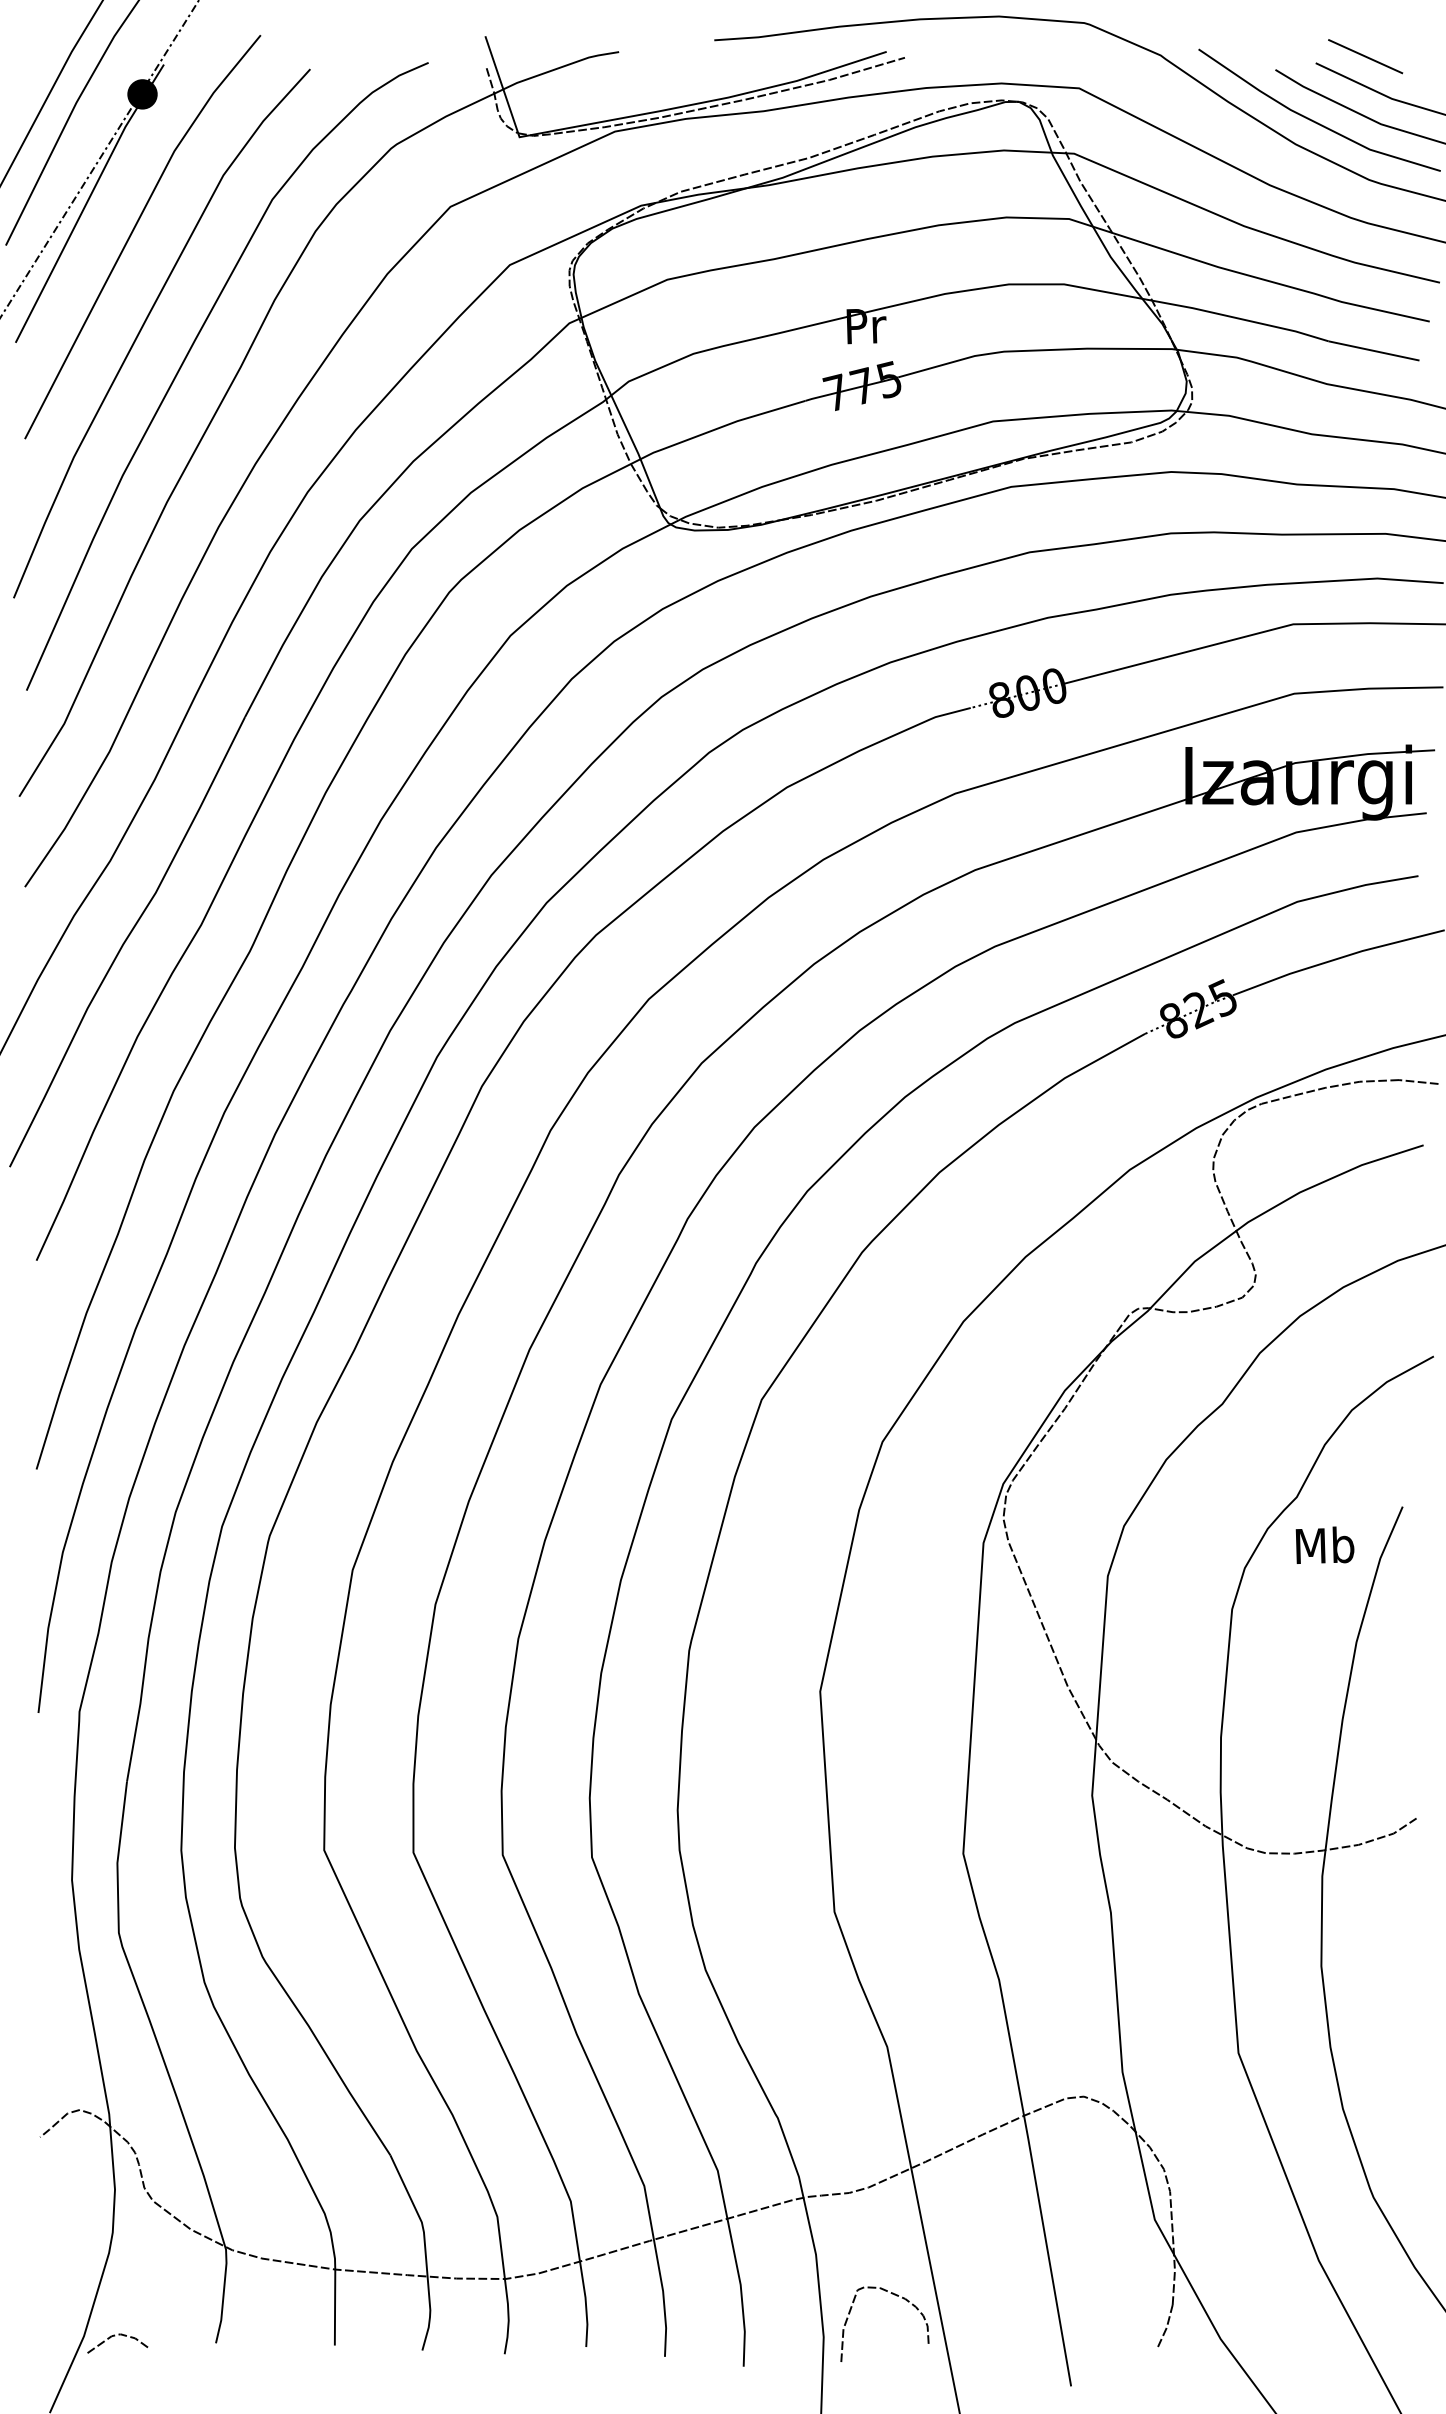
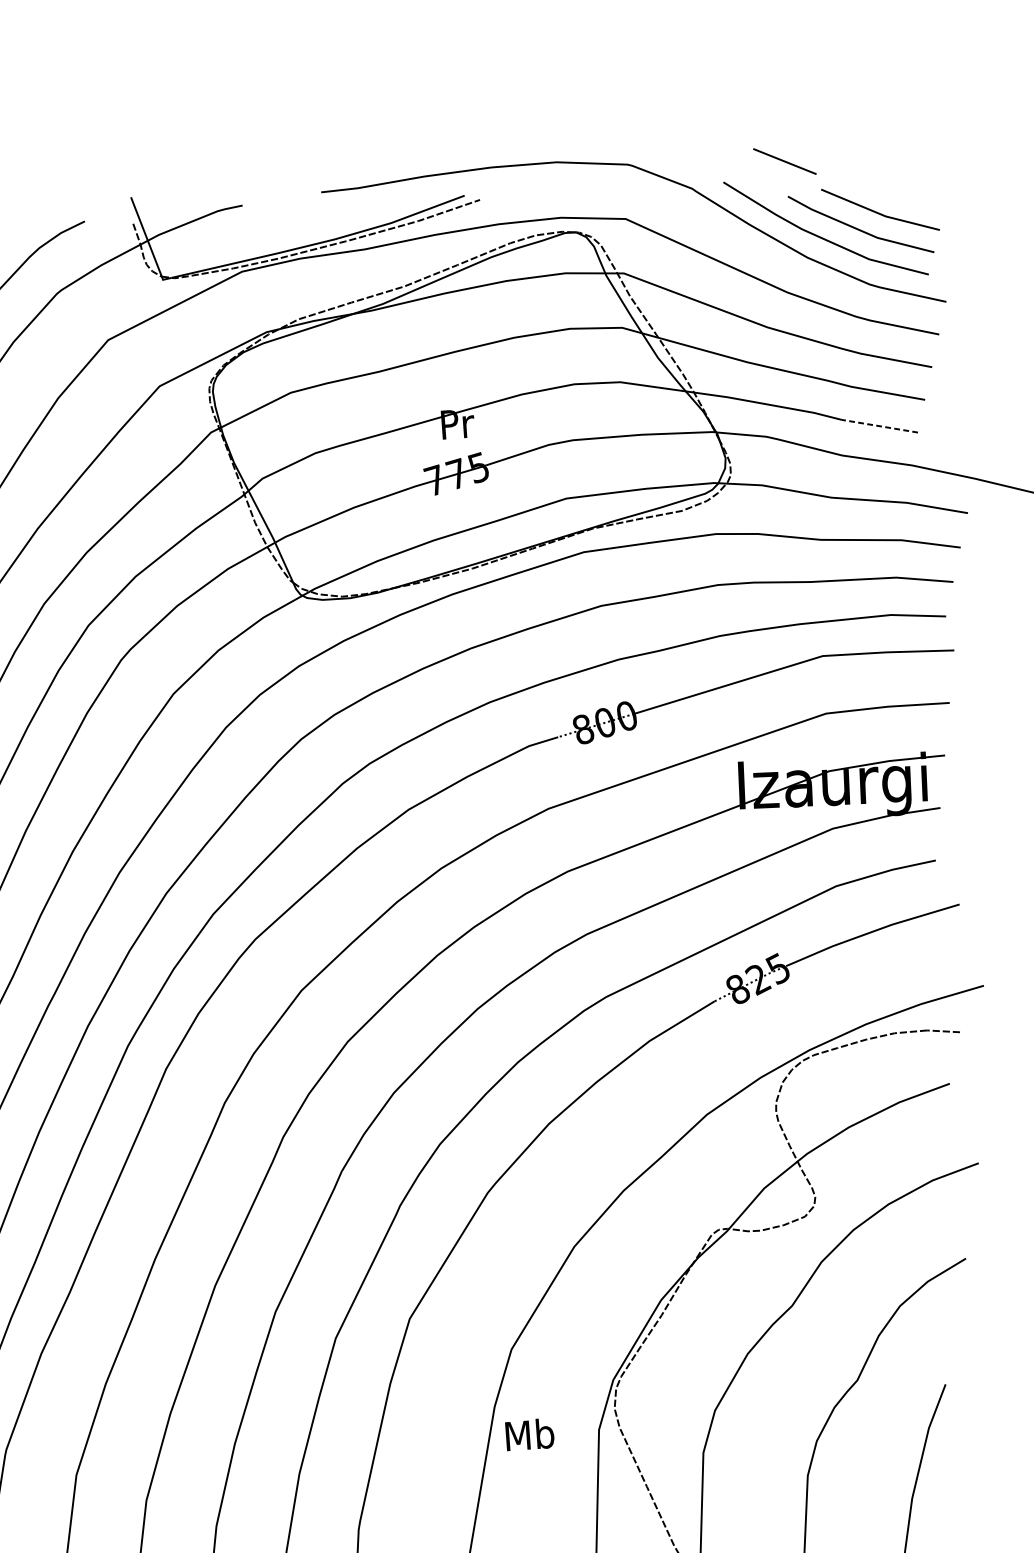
line: (1365, 56) -> (784, 161), moved
line: (1373, 350) -> (879, 425), solid -> dashed
text: (1324, 1544) -> (529, 1433), moved

